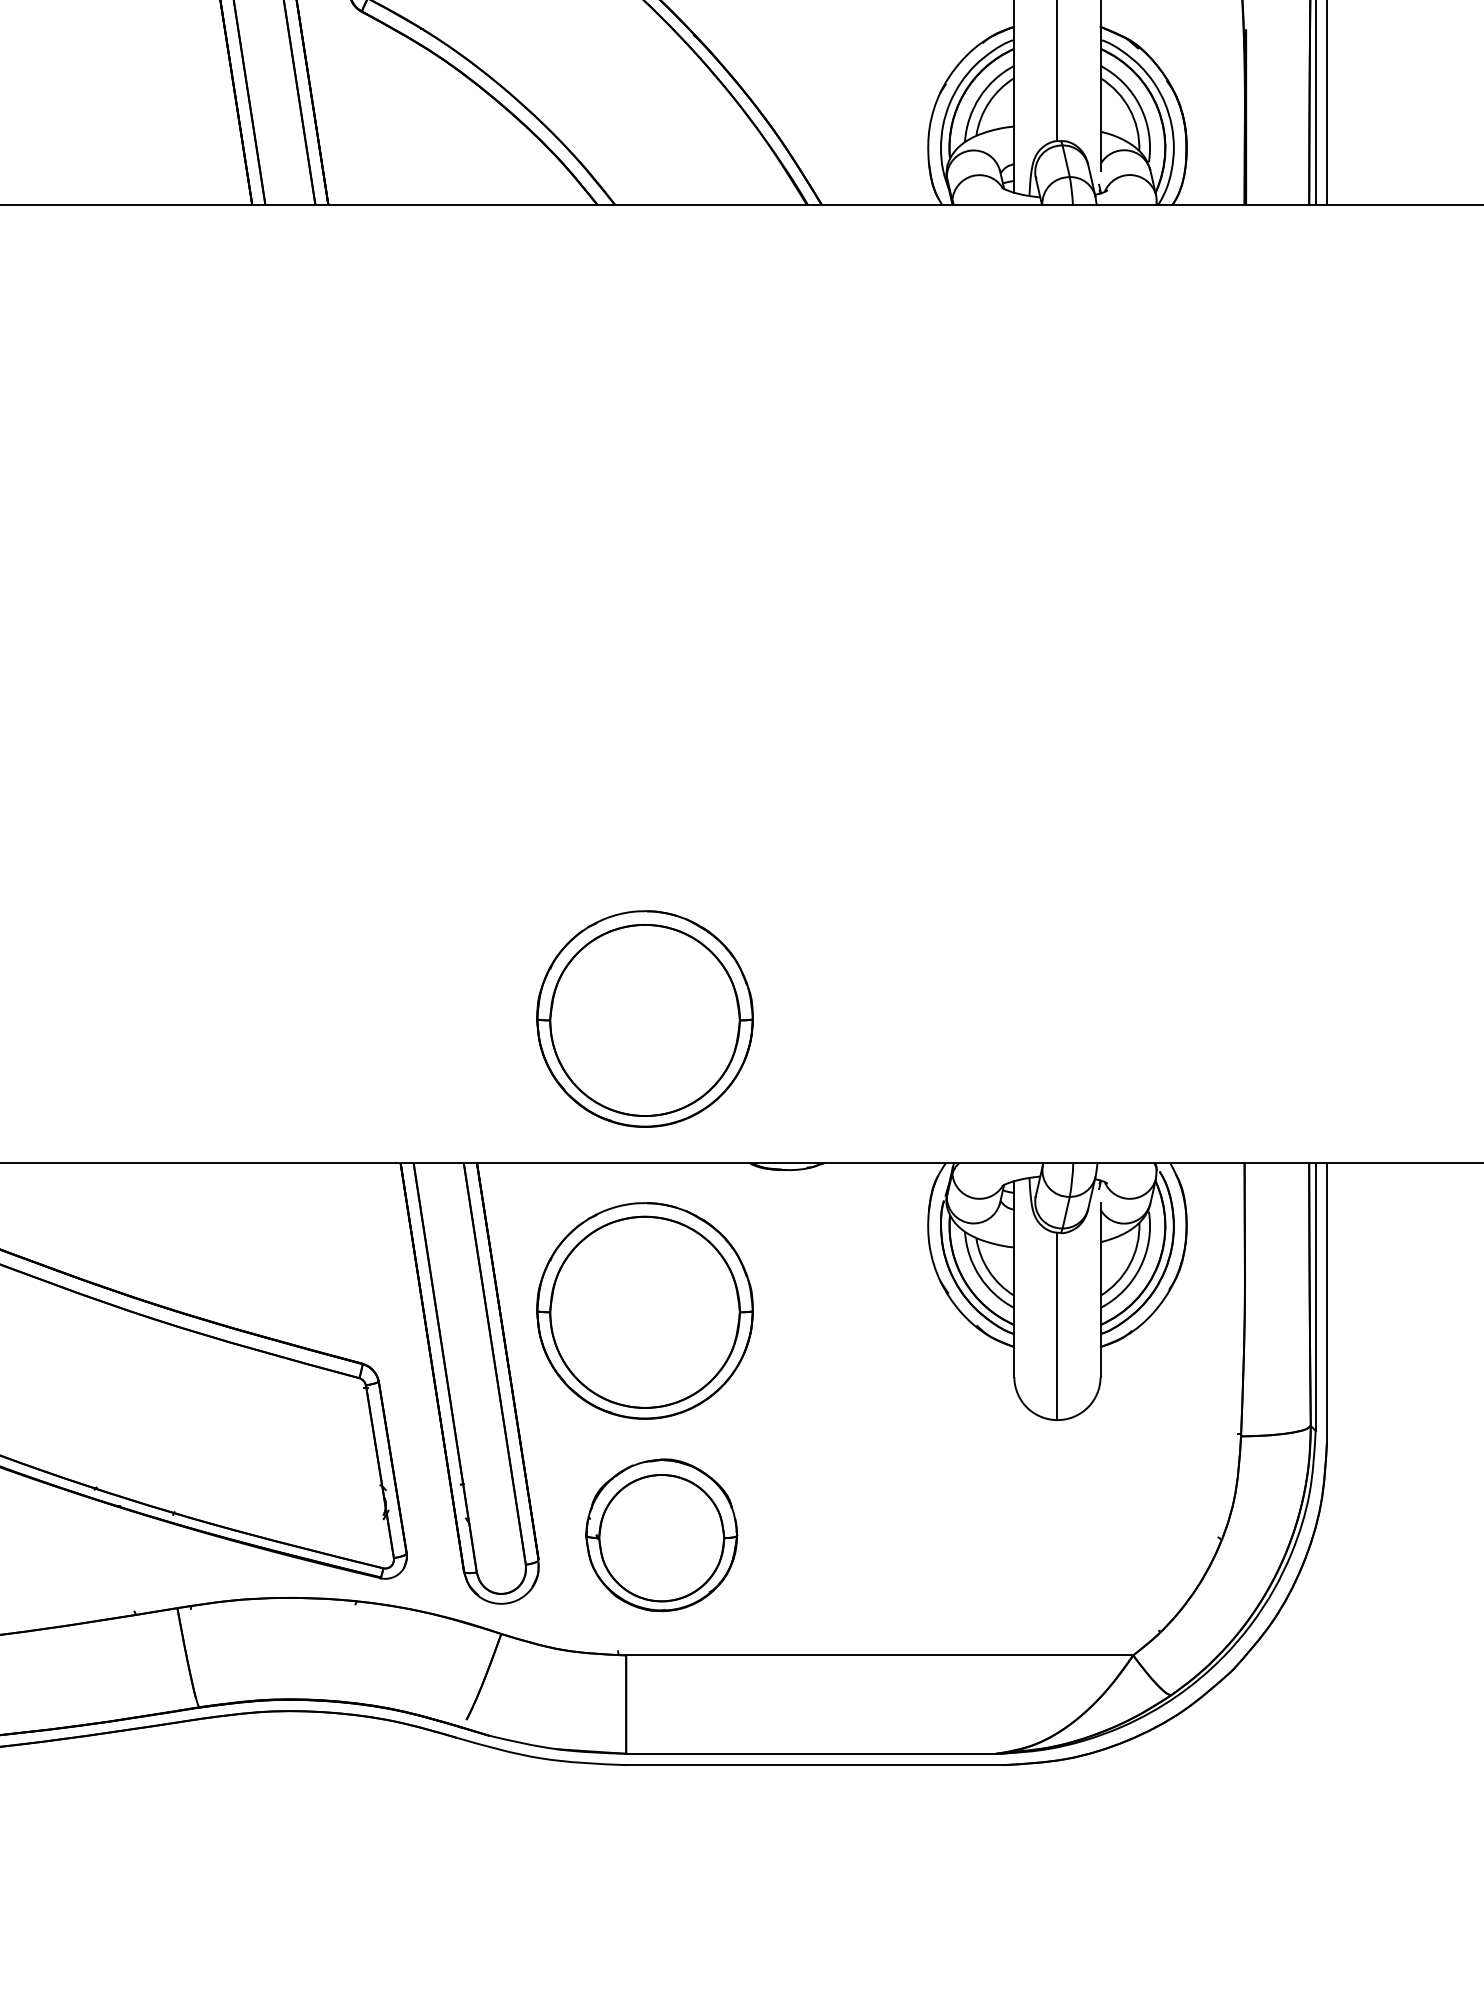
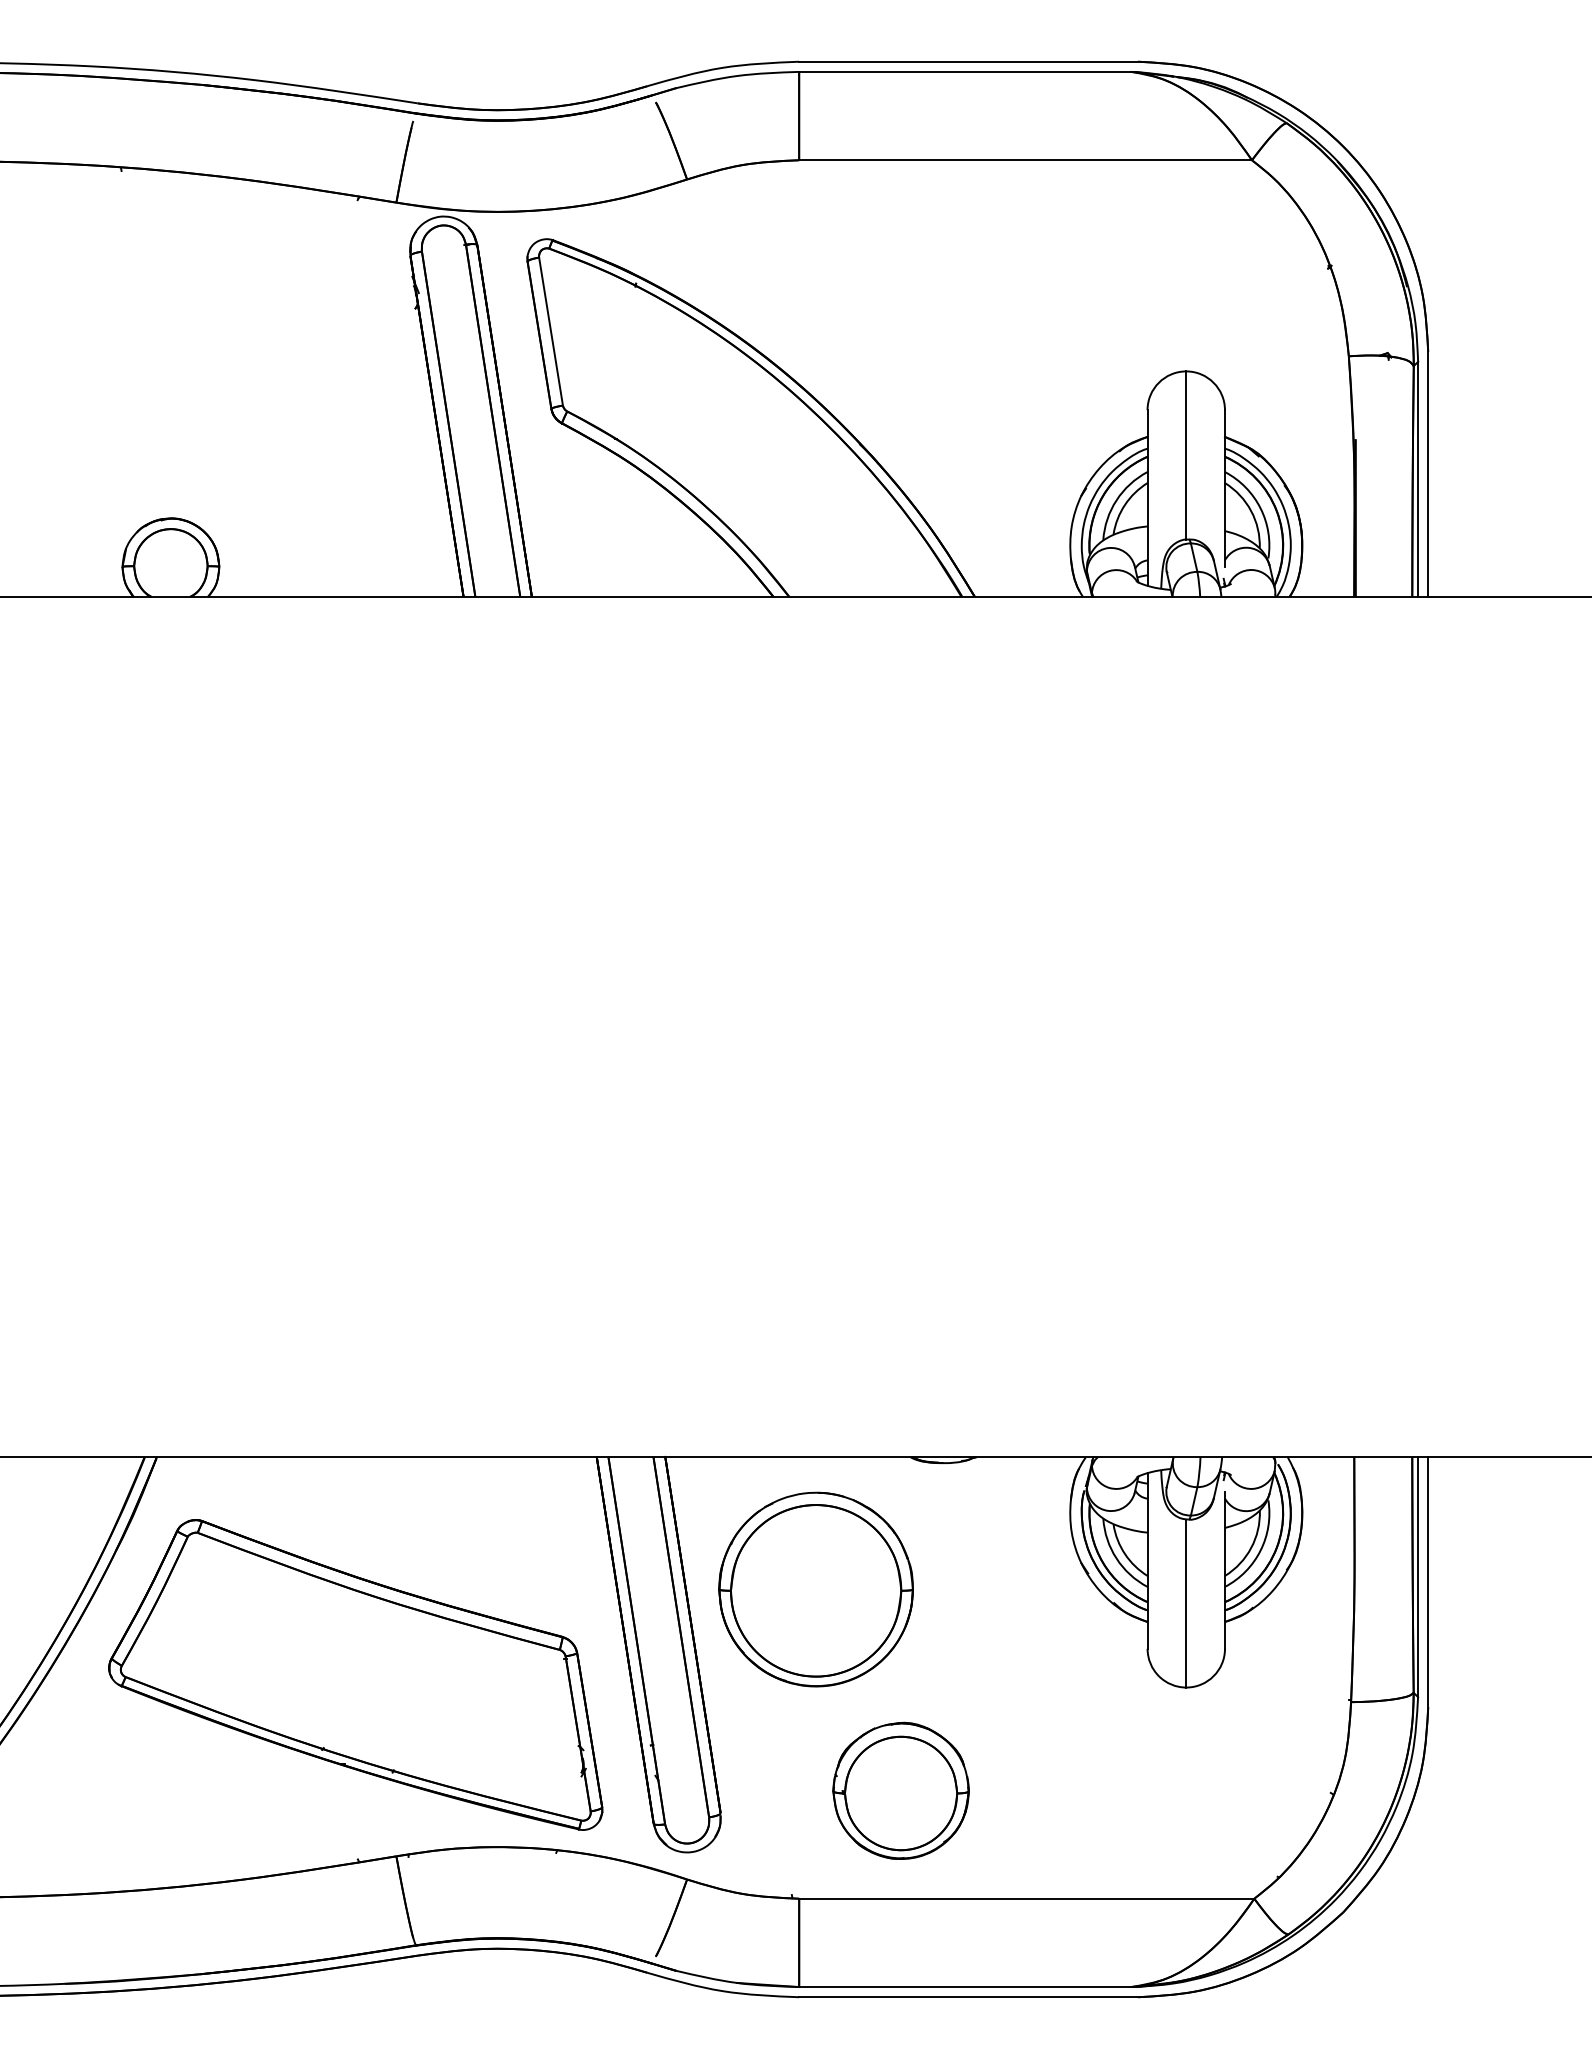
part: (644, 1018) -> (815, 1327), removed
part: (661, 1534) -> (900, 1790), moved

